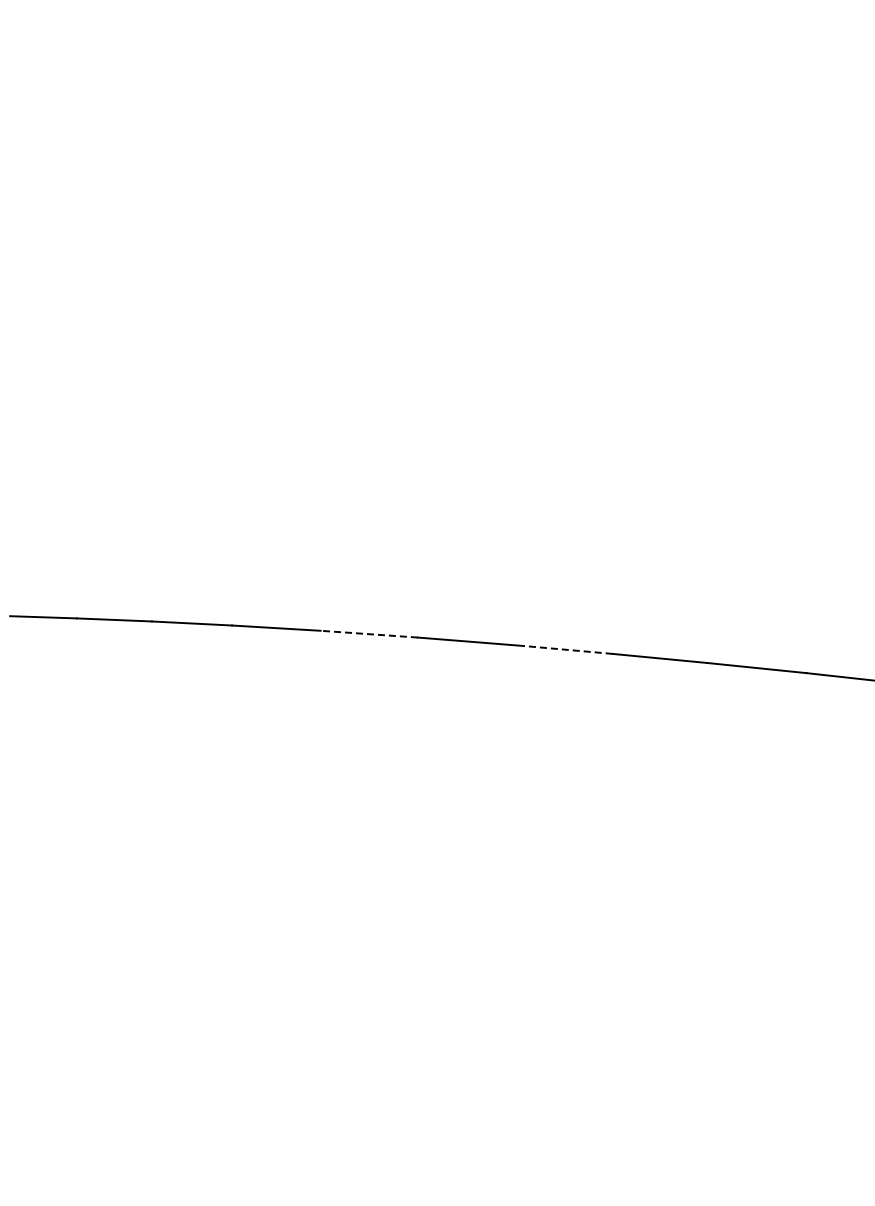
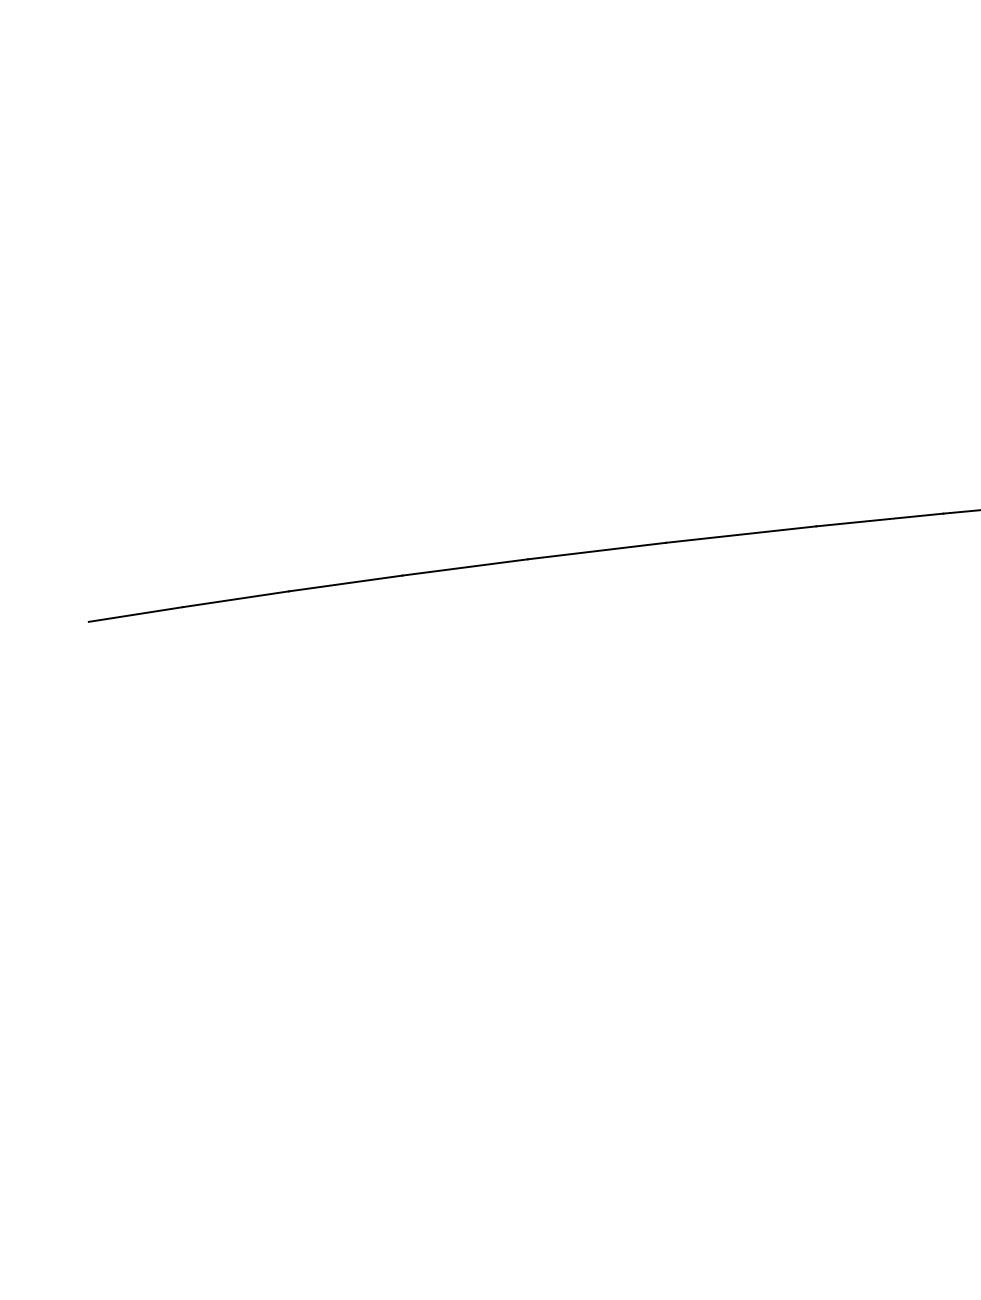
line: (369, 634) -> (597, 551), dashed -> solid
line: (568, 649) -> (880, 519), dashed -> solid

